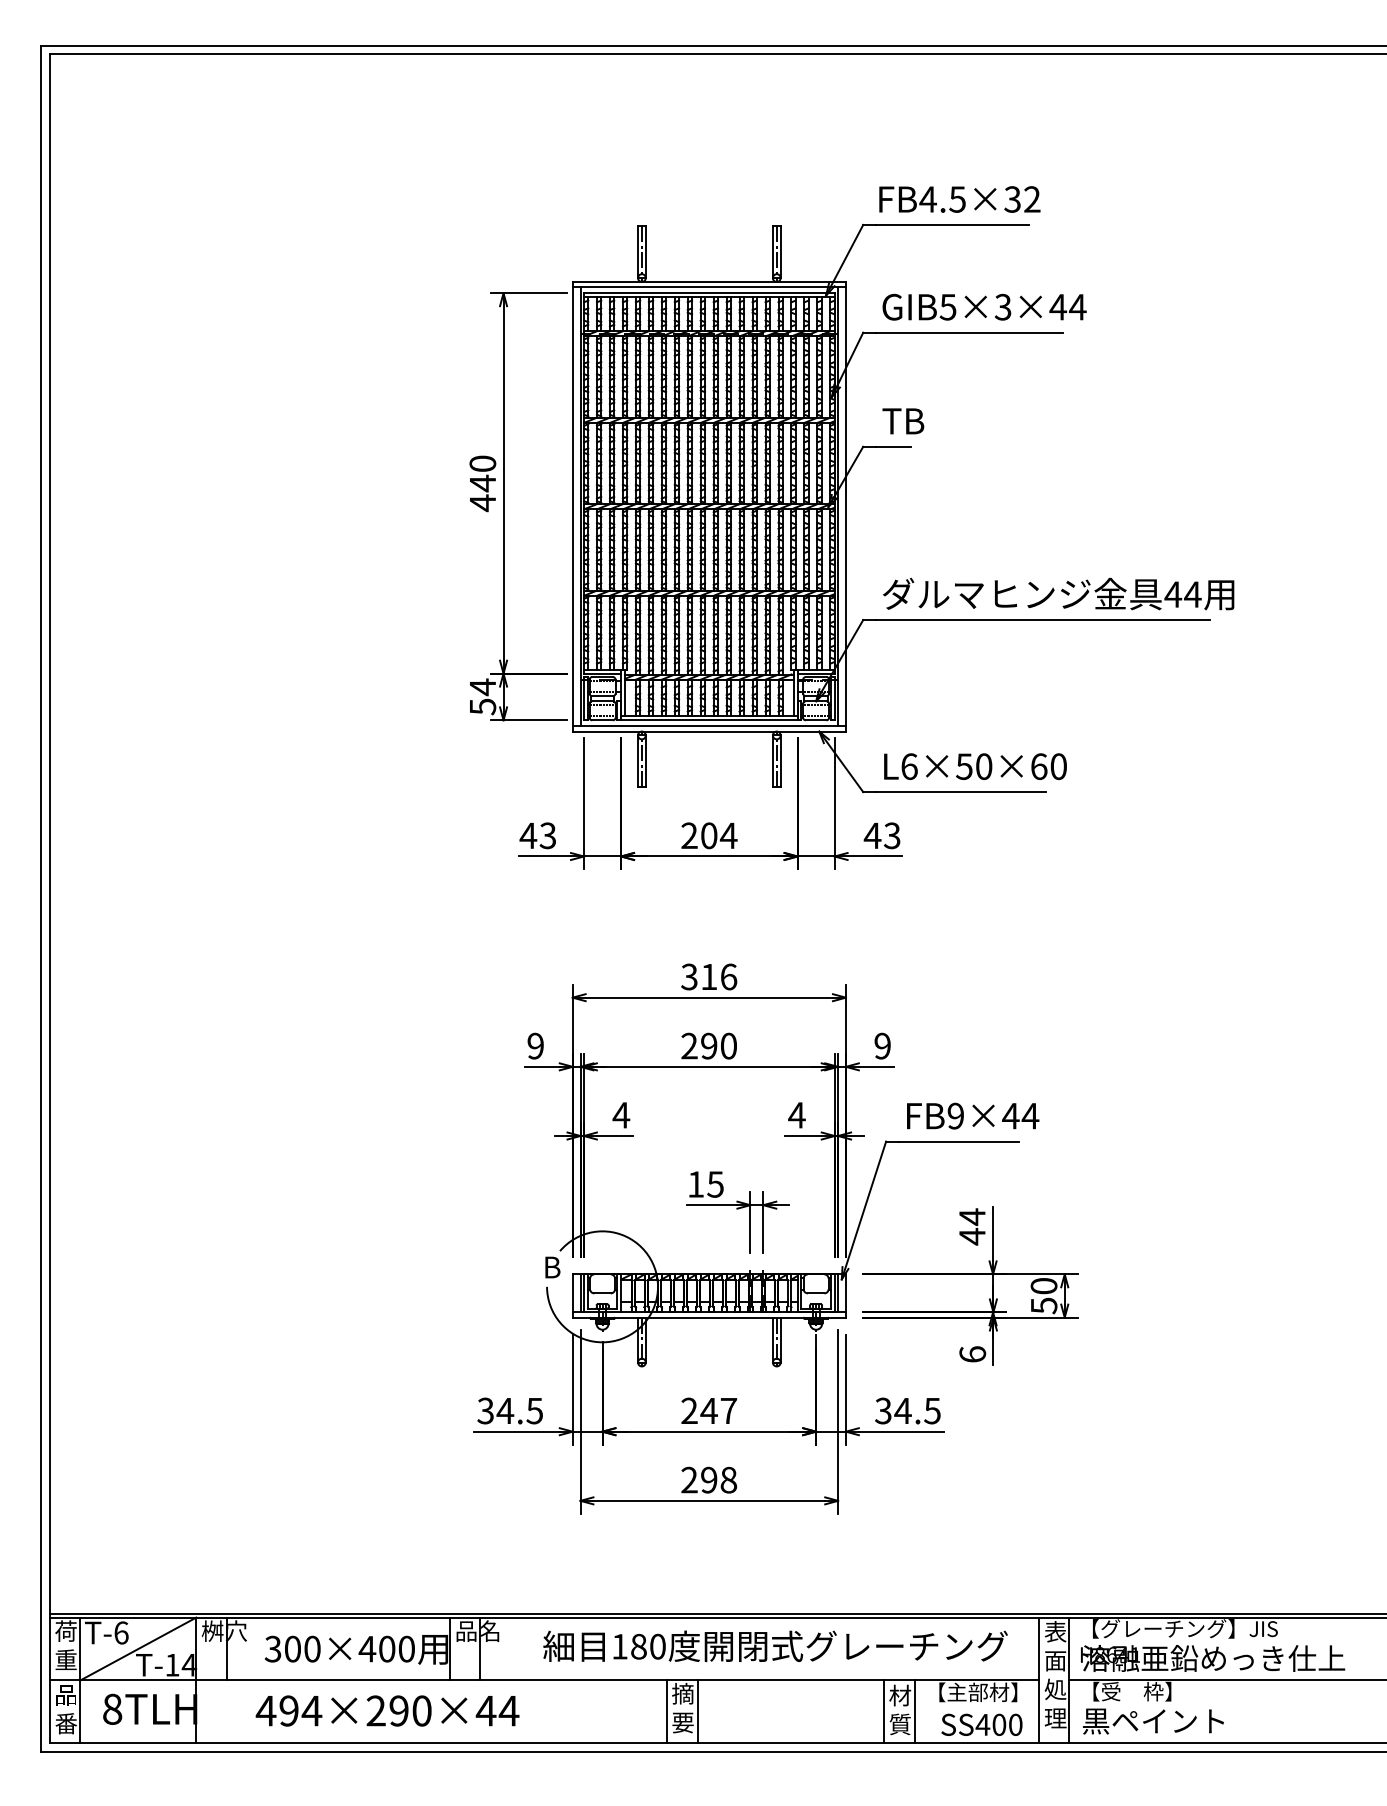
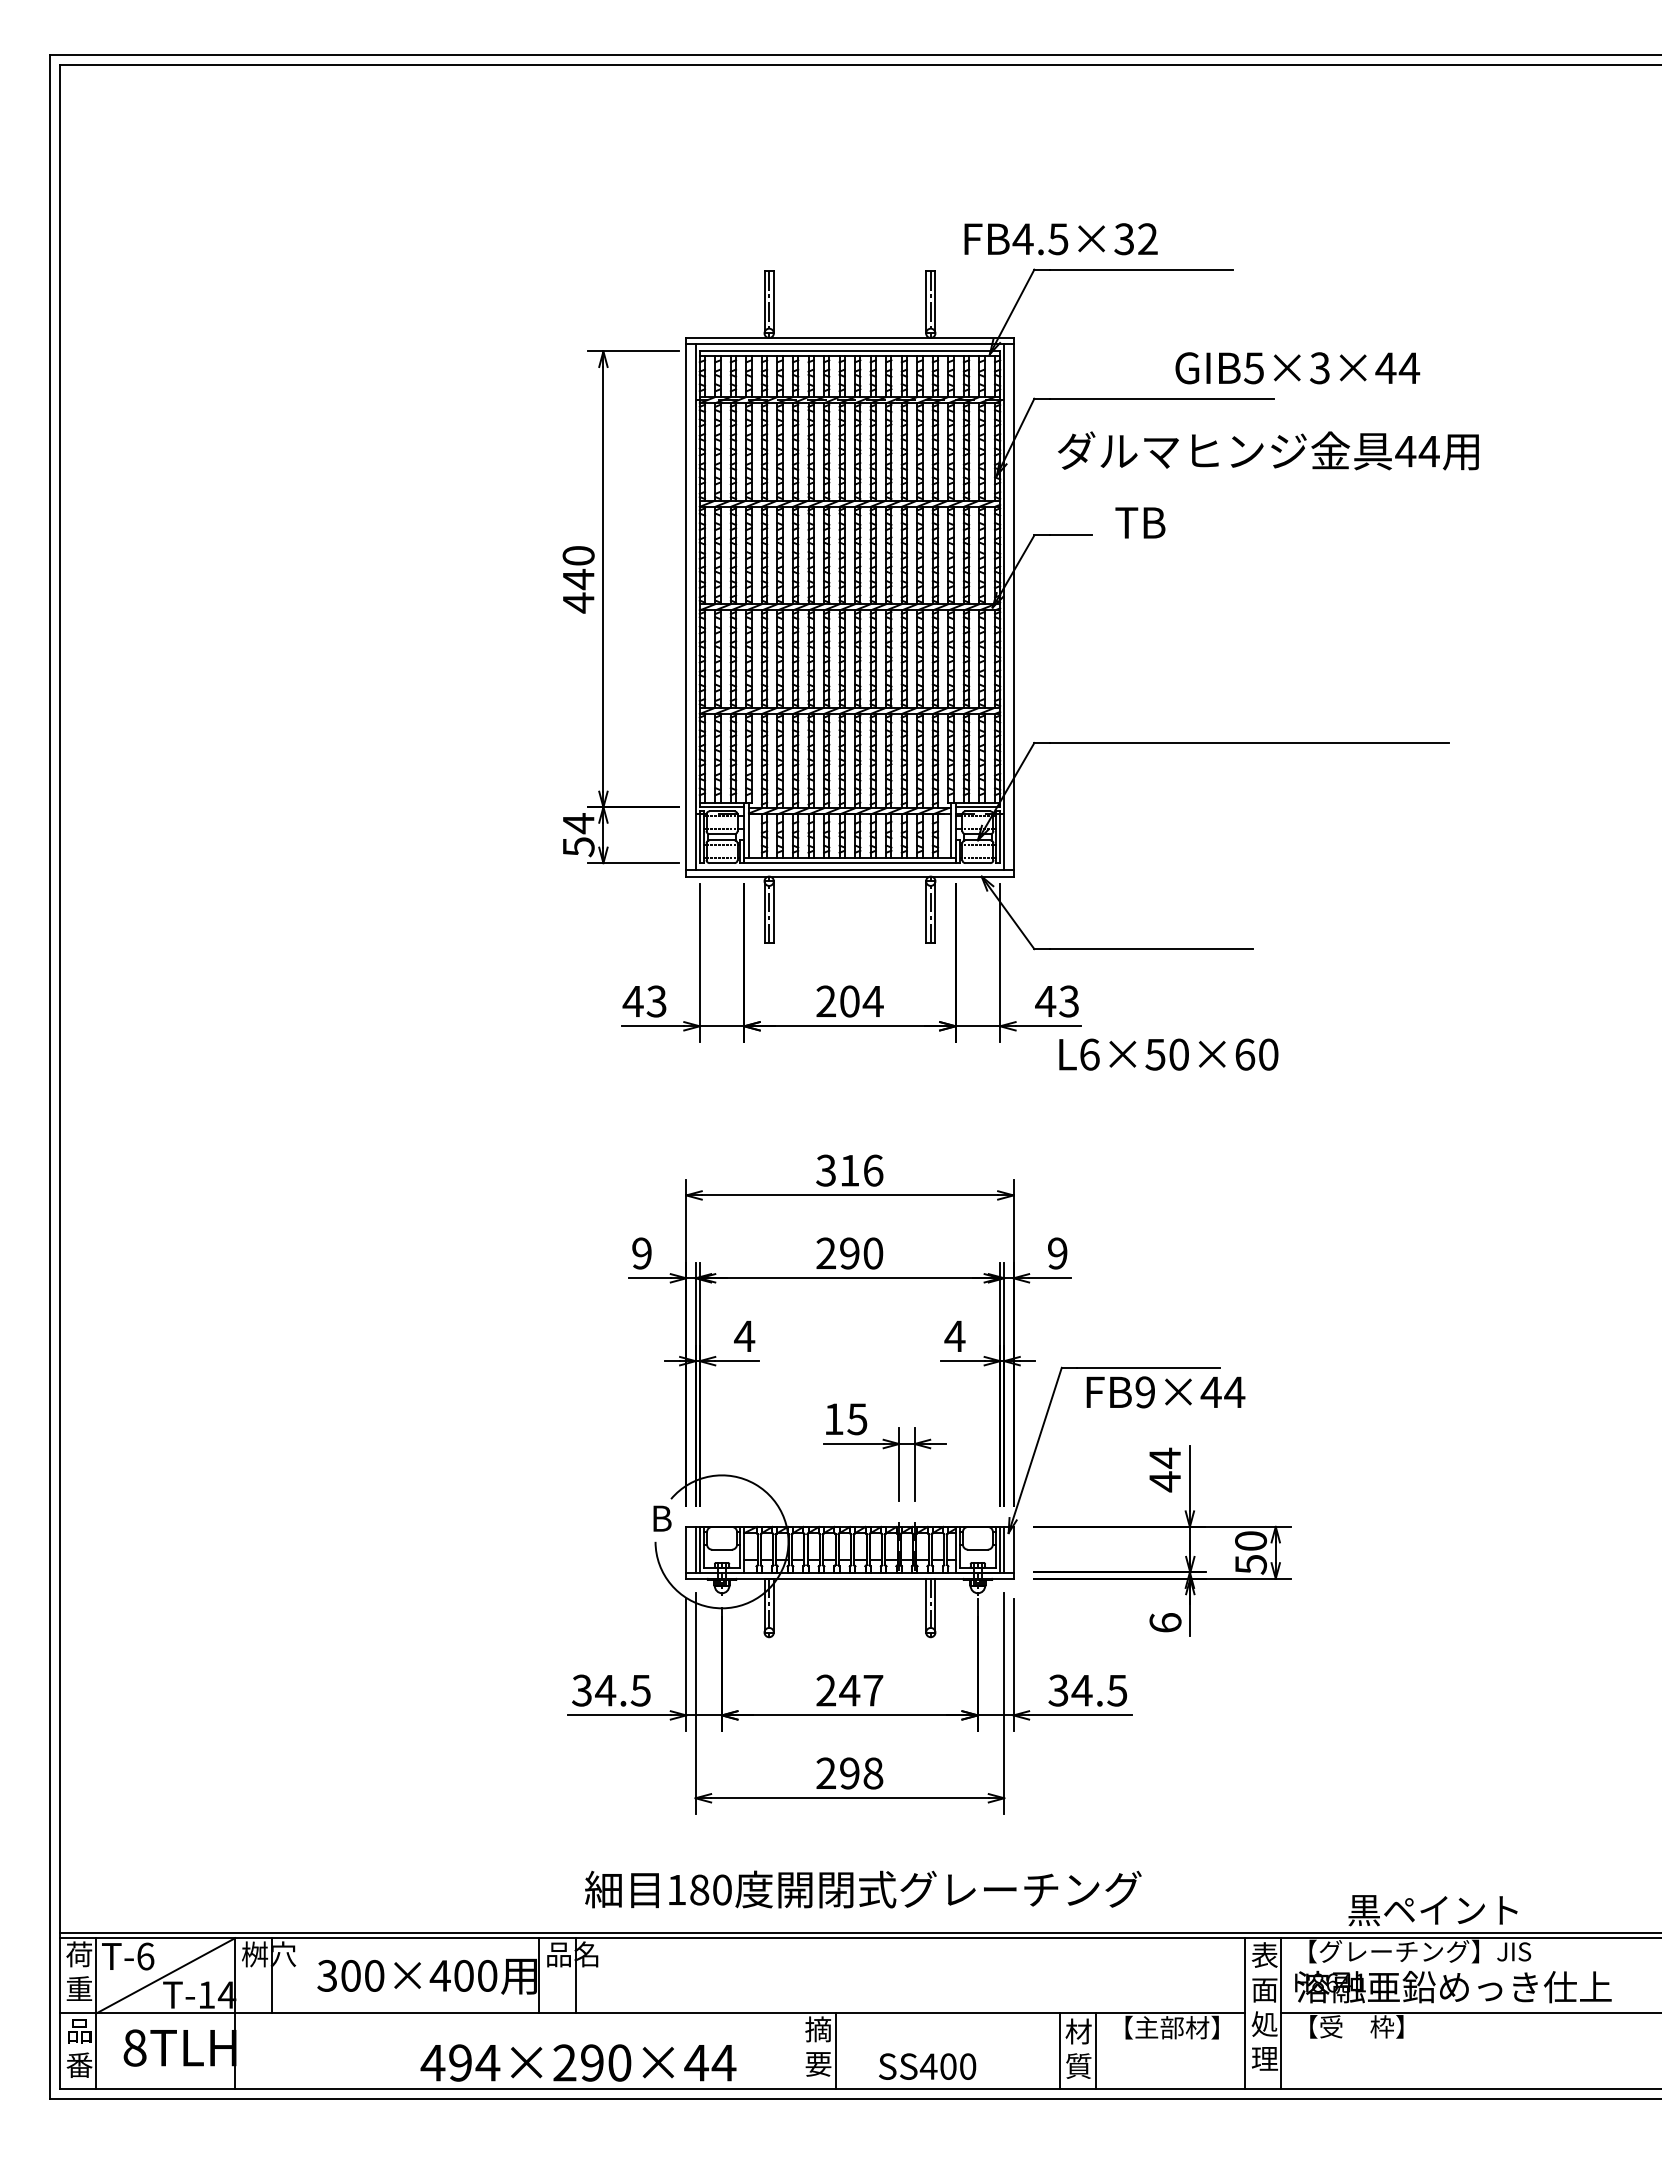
text: (959, 199) -> (1060, 239), moved
text: (984, 307) -> (1297, 368), moved
text: (903, 420) -> (1140, 522), moved
text: (1058, 593) -> (1268, 450), moved
text: (975, 766) -> (1168, 1054), moved
text: (972, 1116) -> (1165, 1392), moved
text: (775, 1646) -> (863, 1889), moved
text: (387, 1710) -> (578, 2062), moved
line: (667, 1711) -> (799, 2050), removed
text: (1153, 1721) -> (1432, 1910), moved
text: (981, 1724) -> (927, 2066), moved

